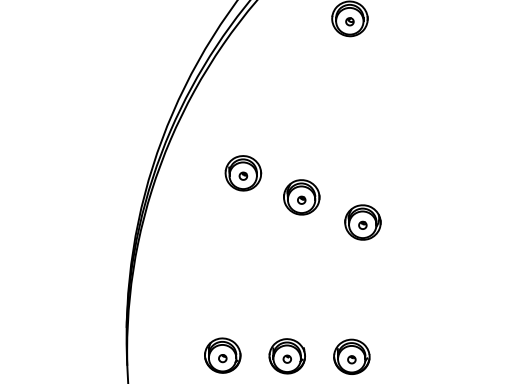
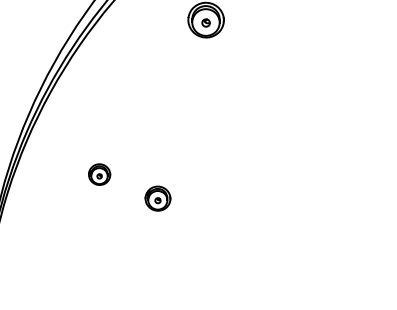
part: (243, 173) -> (99, 174), size x0.6
part: (301, 197) -> (157, 198), size x0.7
part: (362, 222) -> (218, 223), removed

